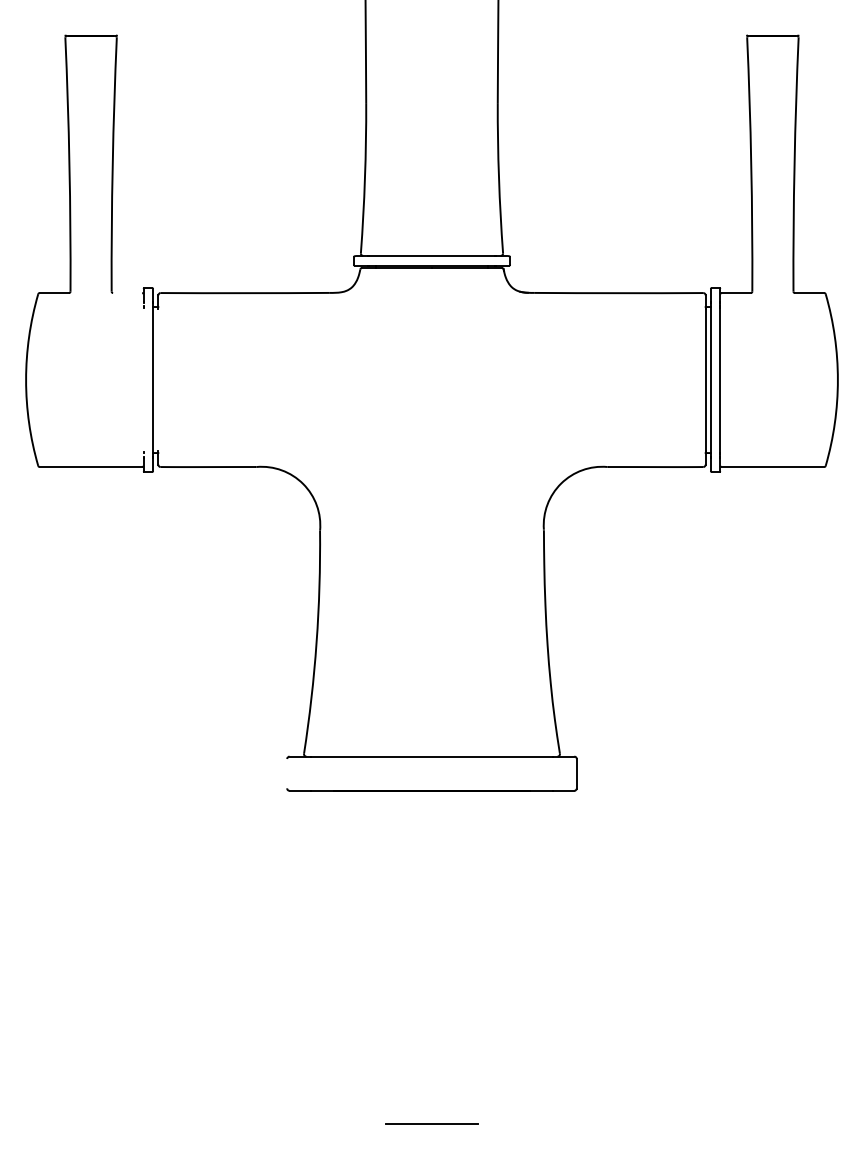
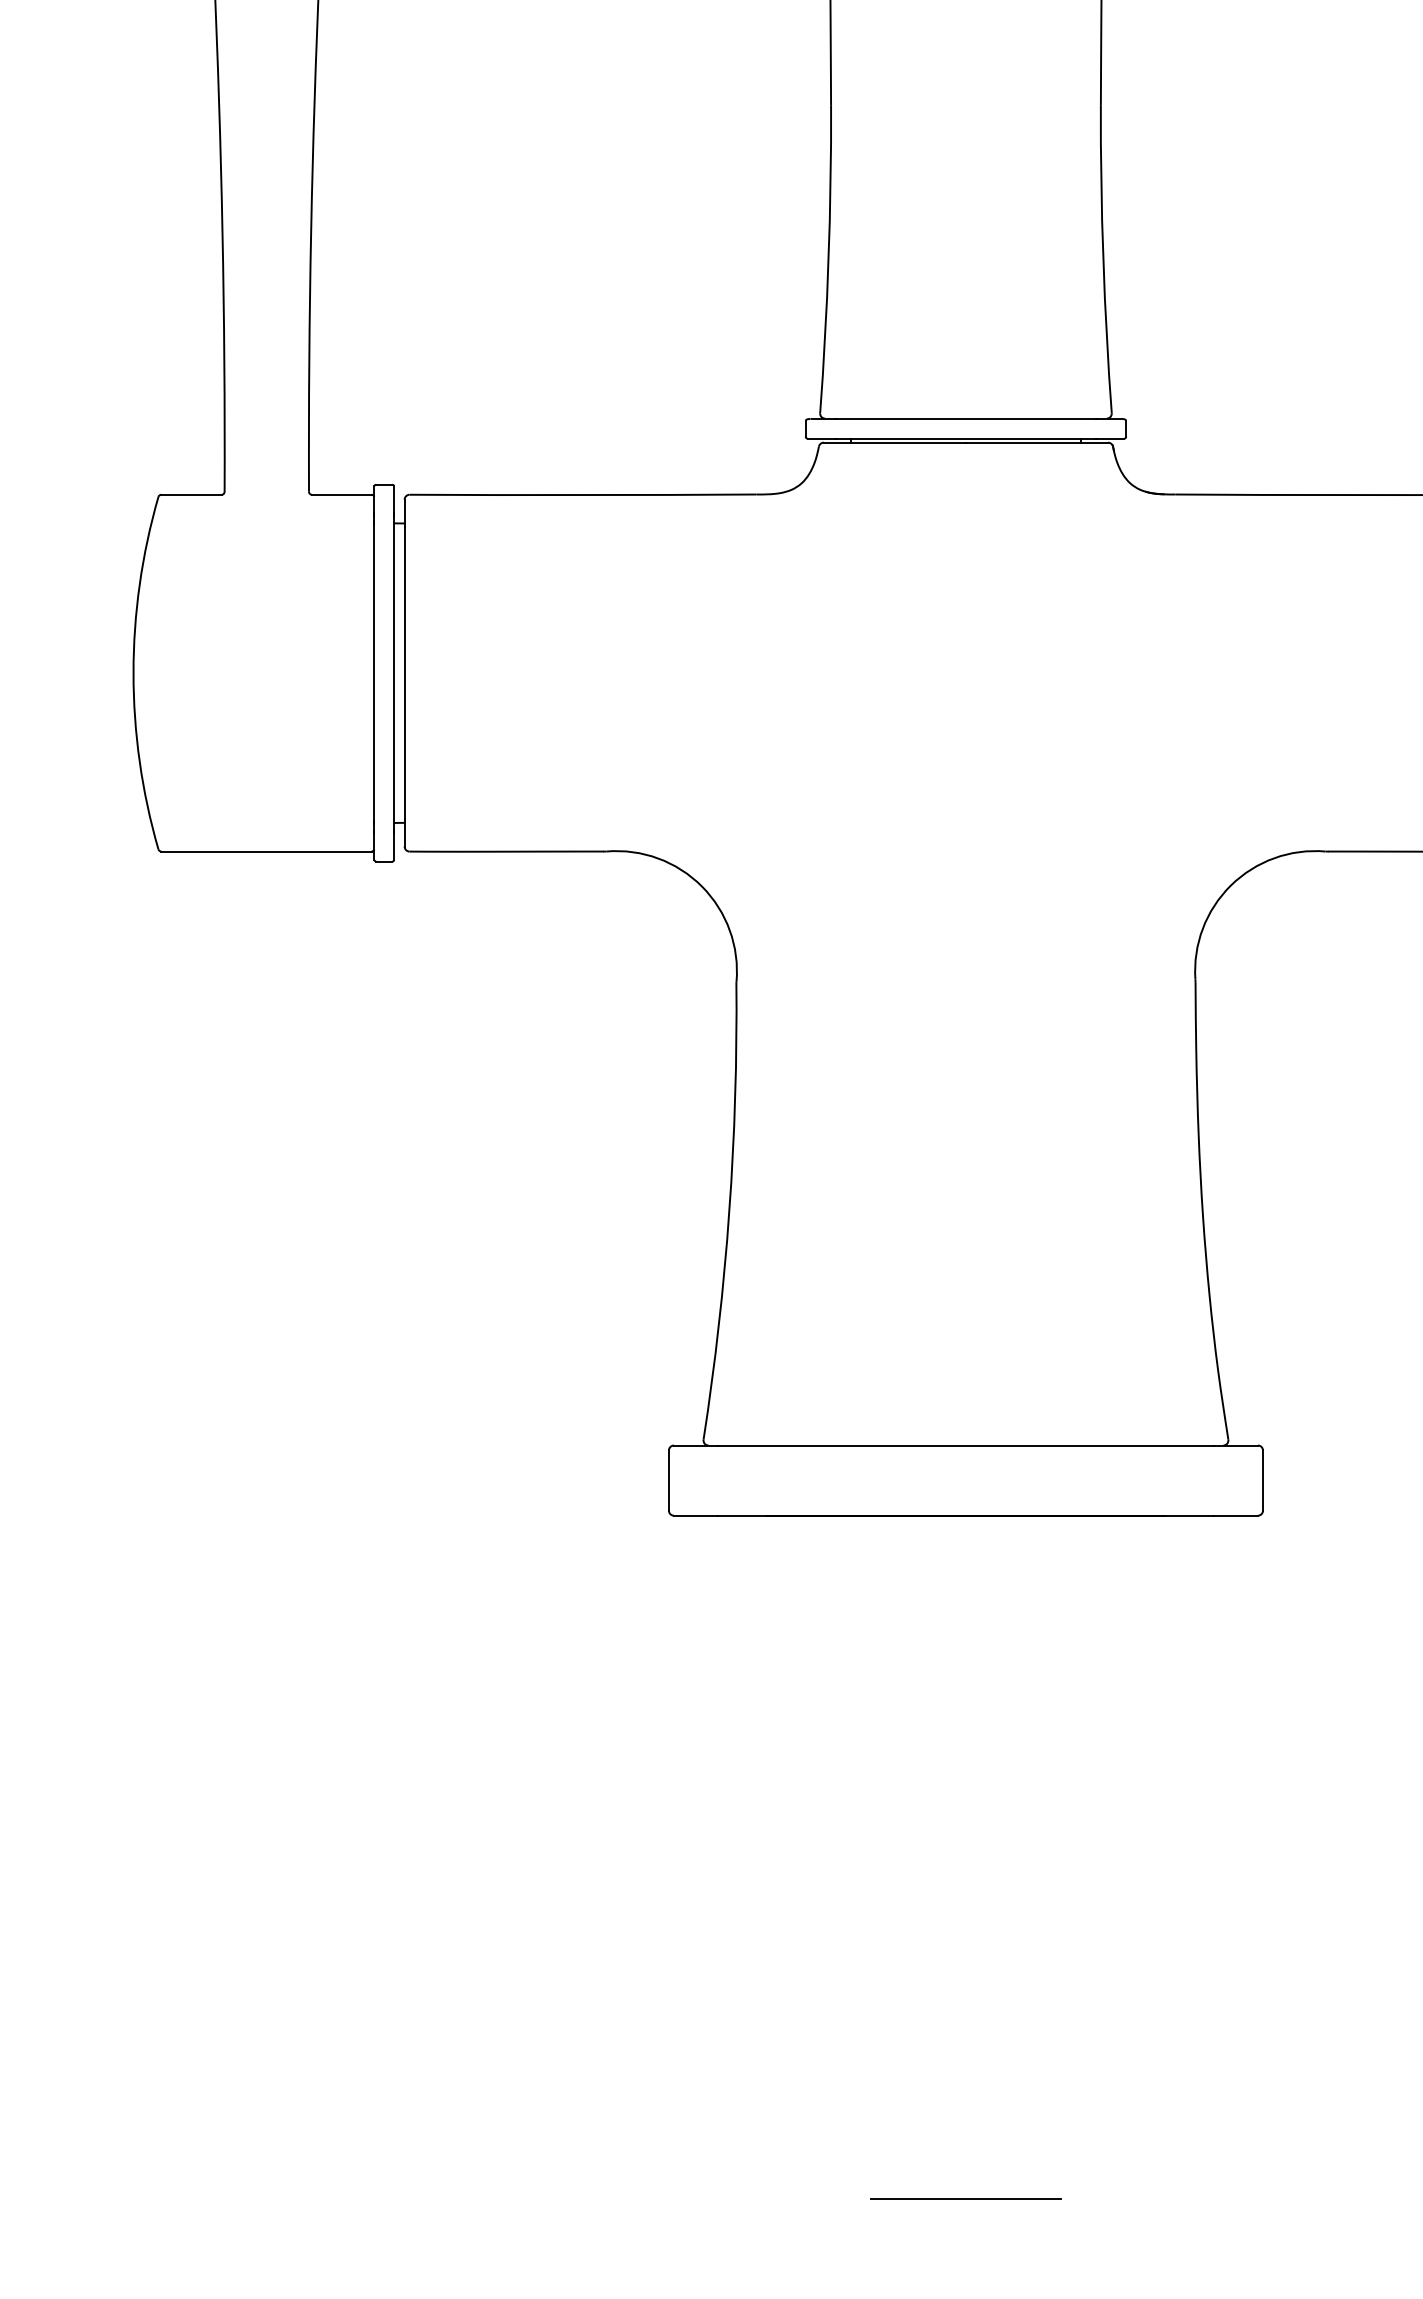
line: (127, 293) -> (341, 495), added
line: (143, 379) -> (374, 672), added
line: (158, 379) -> (405, 672), added
line: (287, 773) -> (669, 1480), added

